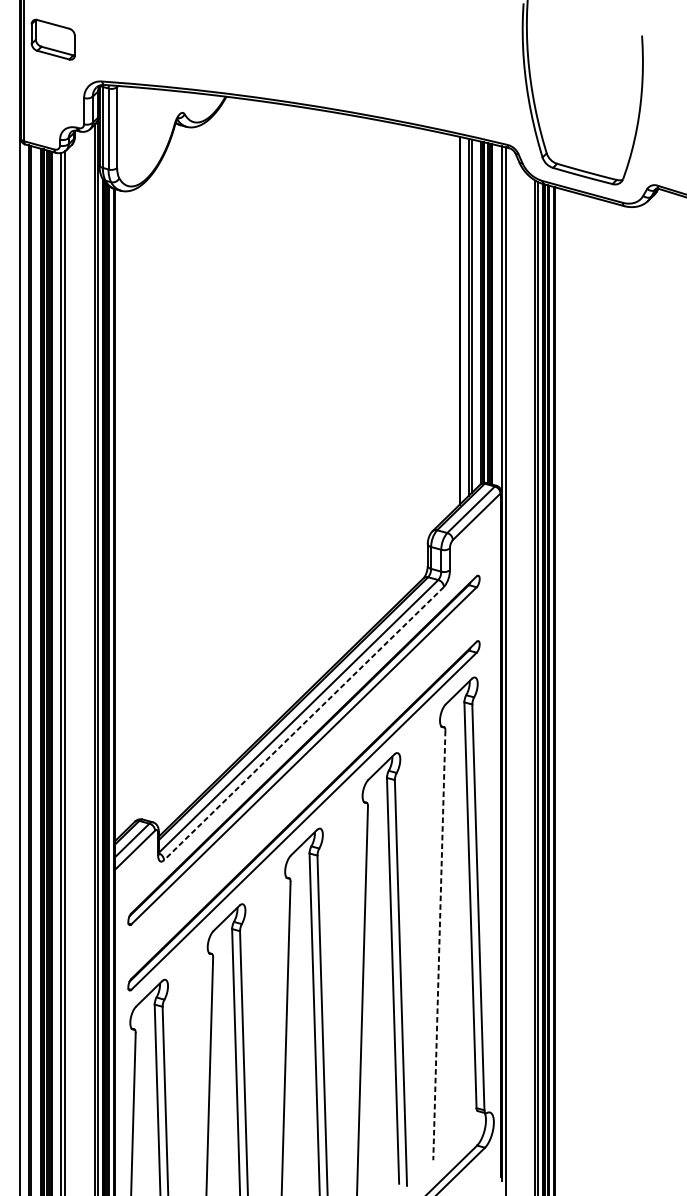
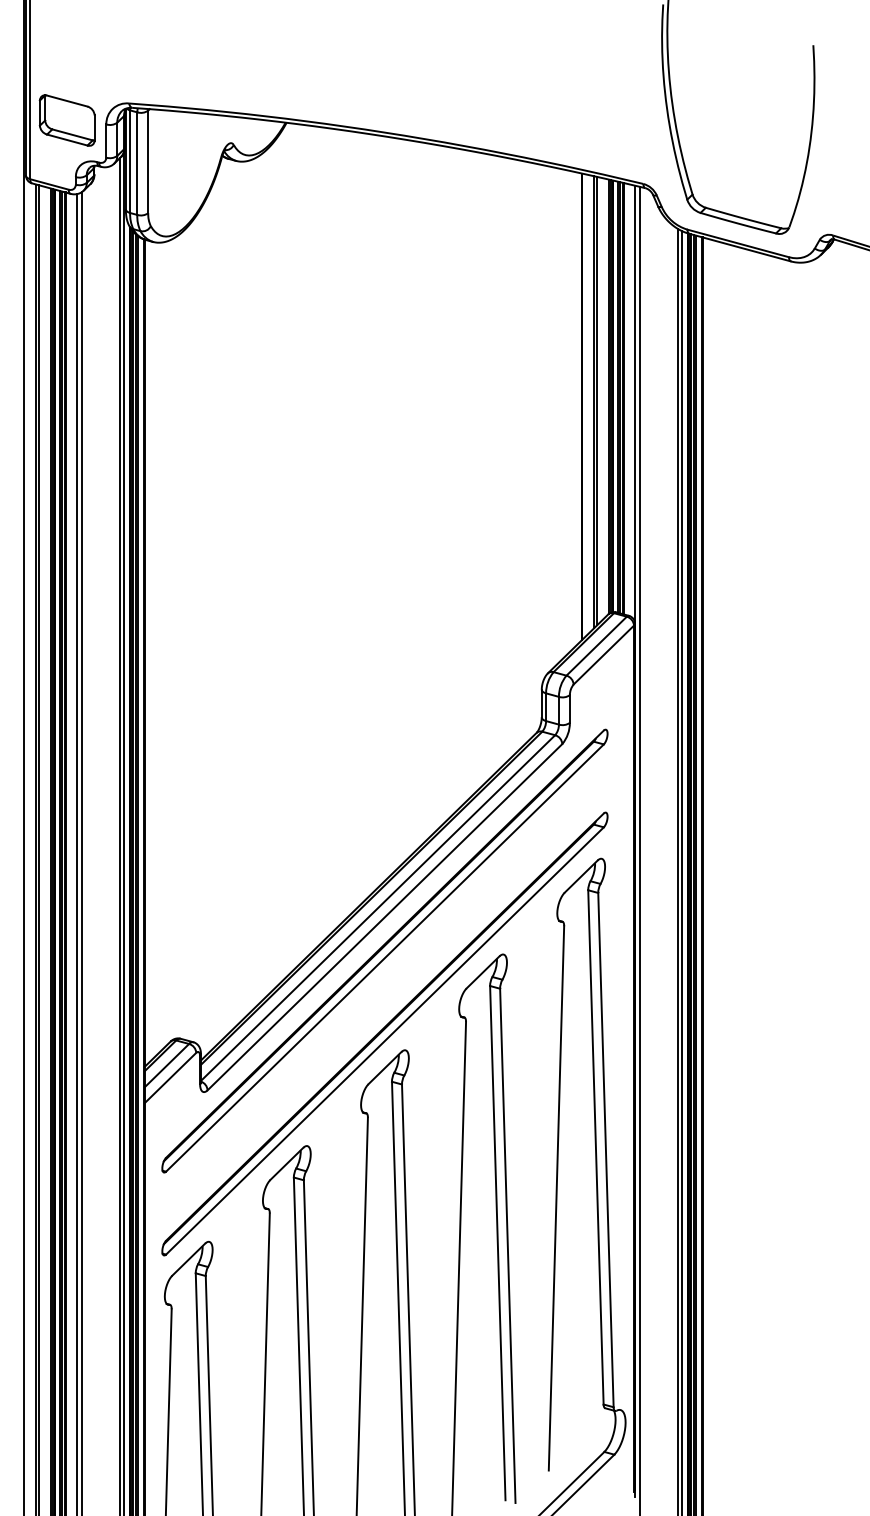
part: (52, 39) -> (66, 120), moved
line: (303, 723) -> (384, 917), dashed -> solid
line: (439, 945) -> (556, 1198), dashed -> solid

